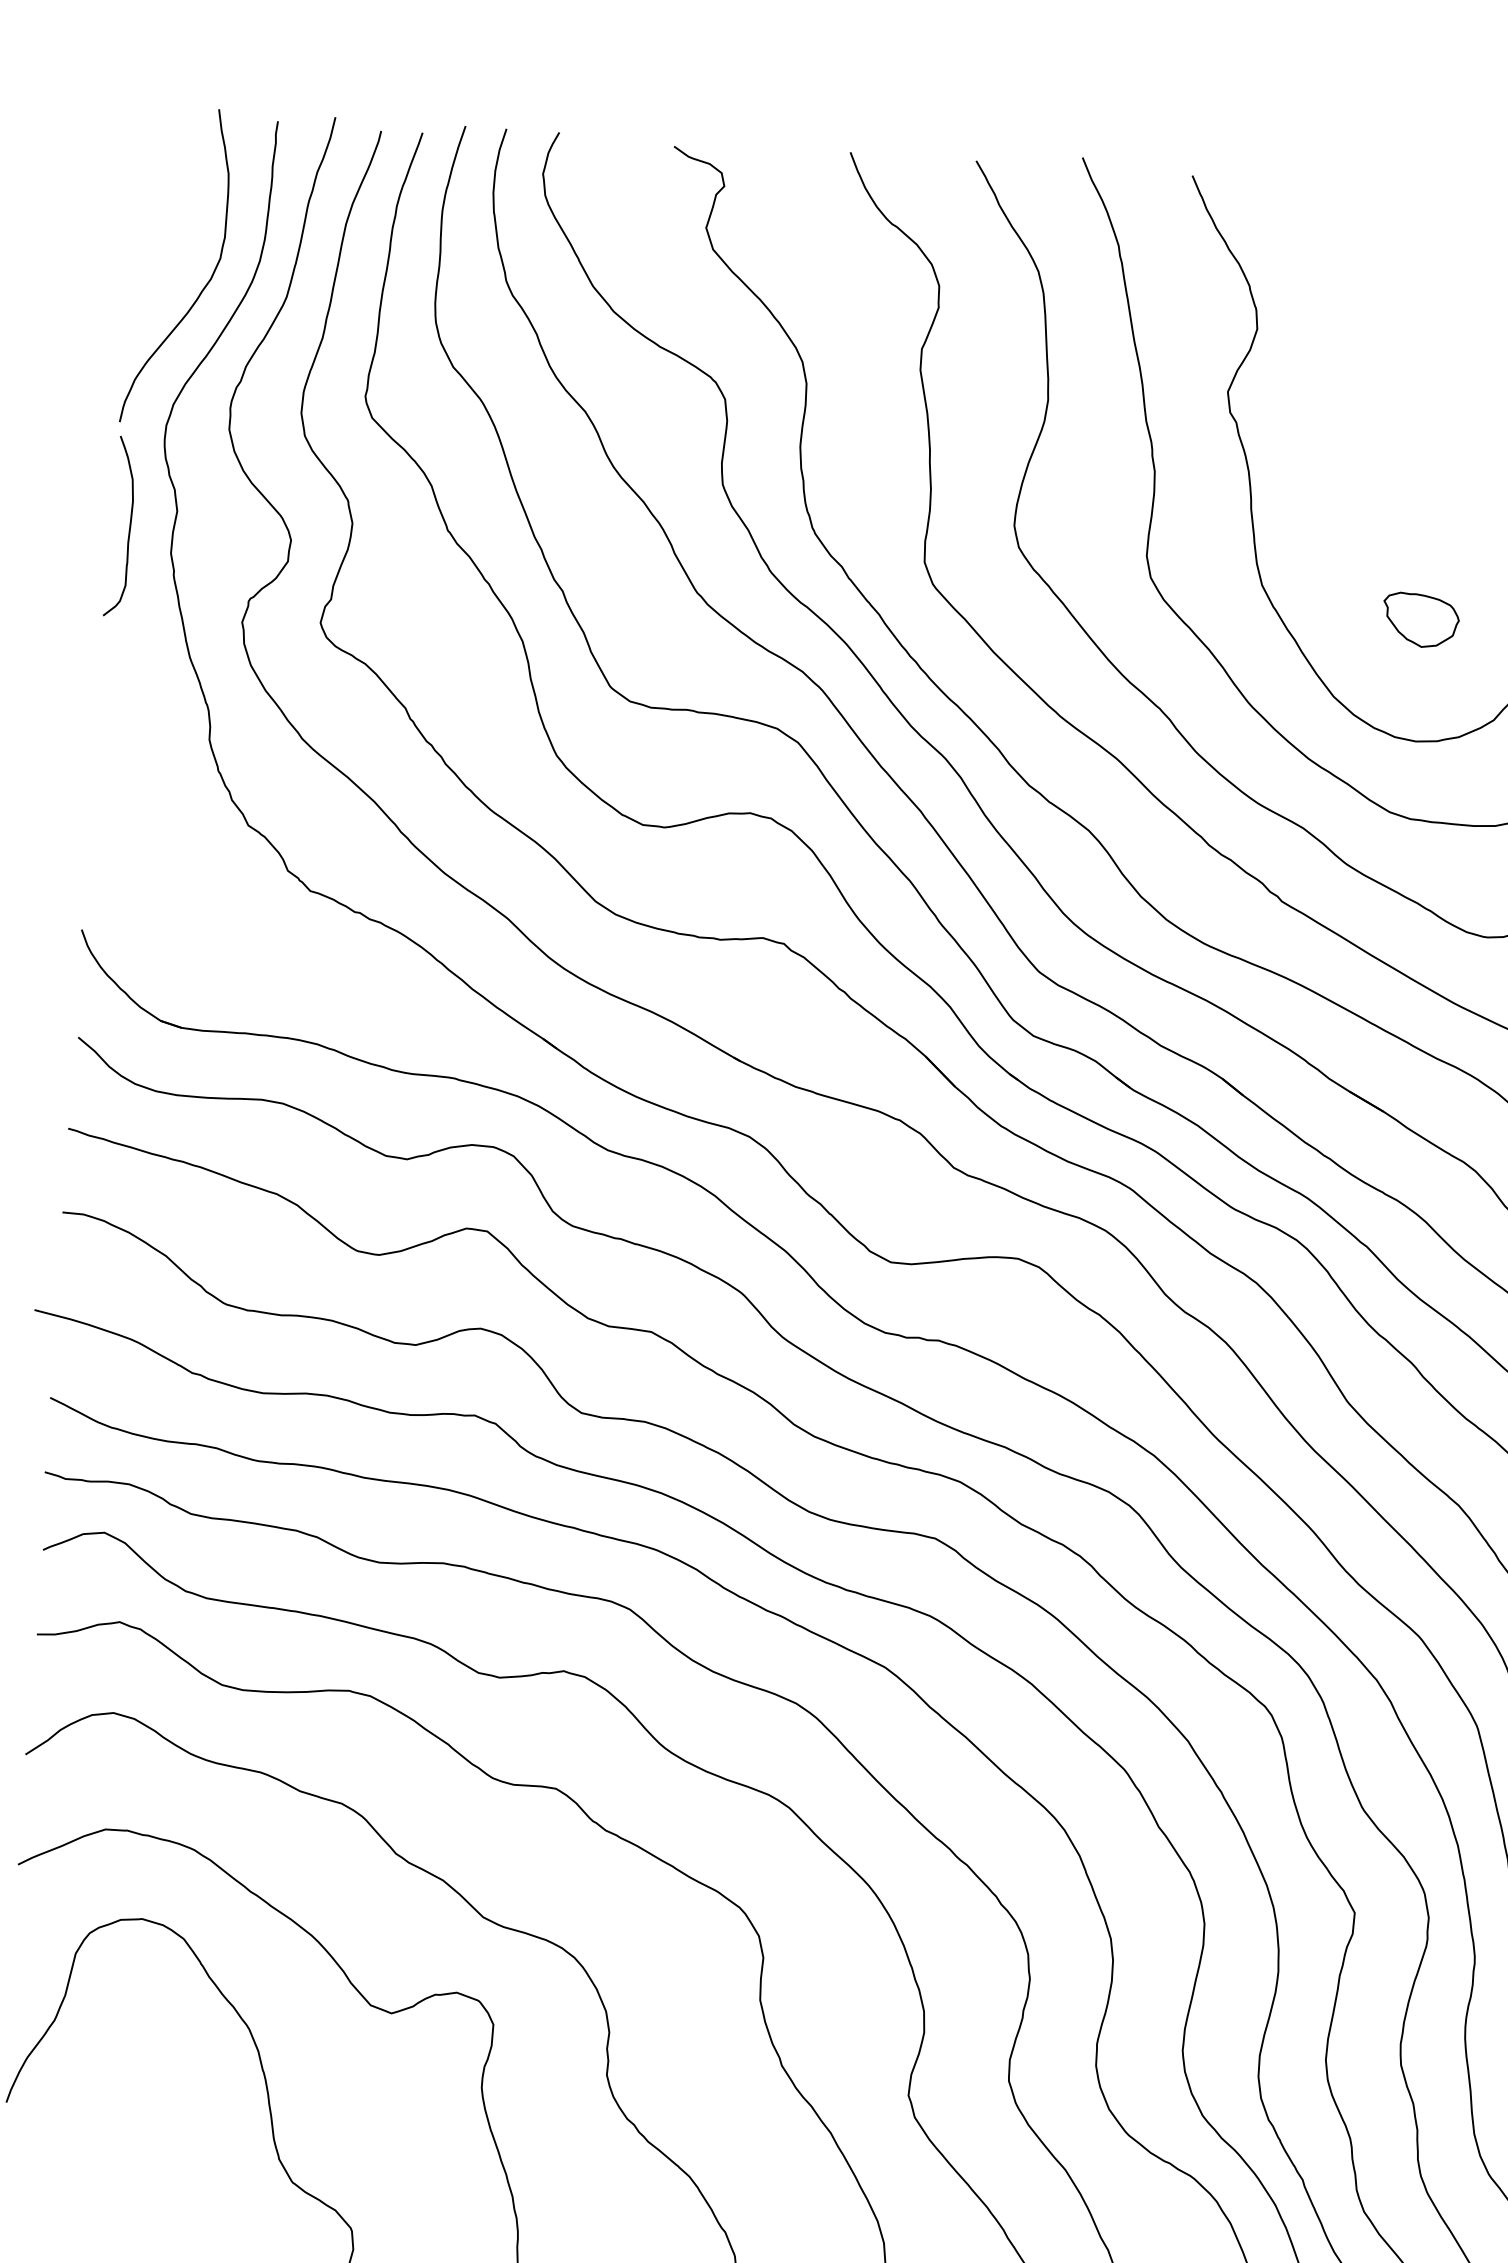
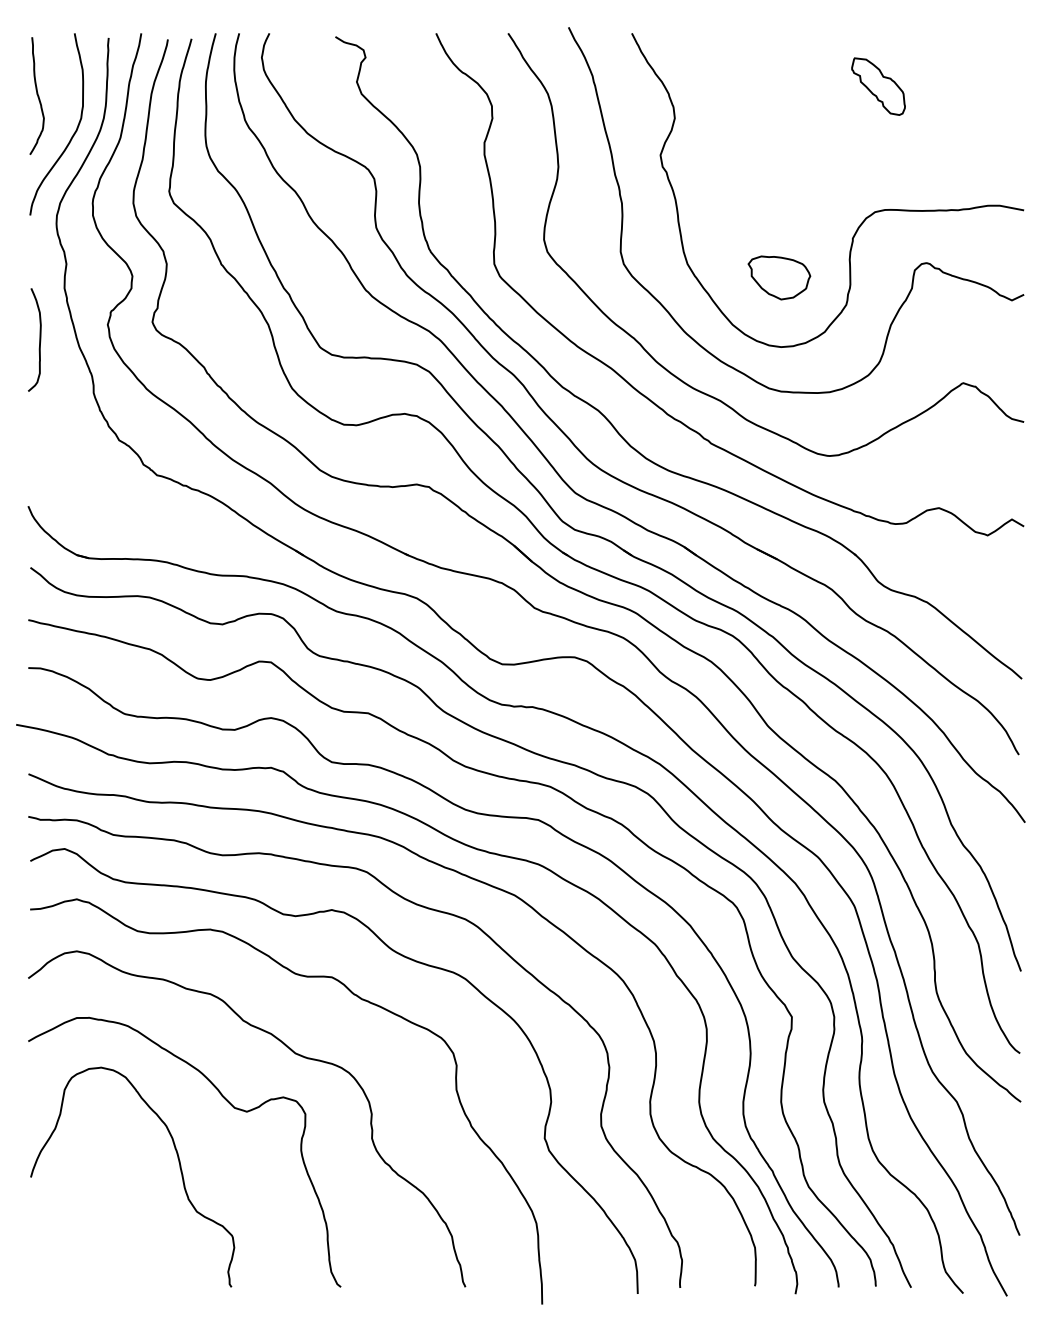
curve: (145, 211) -> (36, 94), added
curve: (128, 526) -> (39, 339), moved
part: (1421, 619) -> (779, 277), size x1.43

